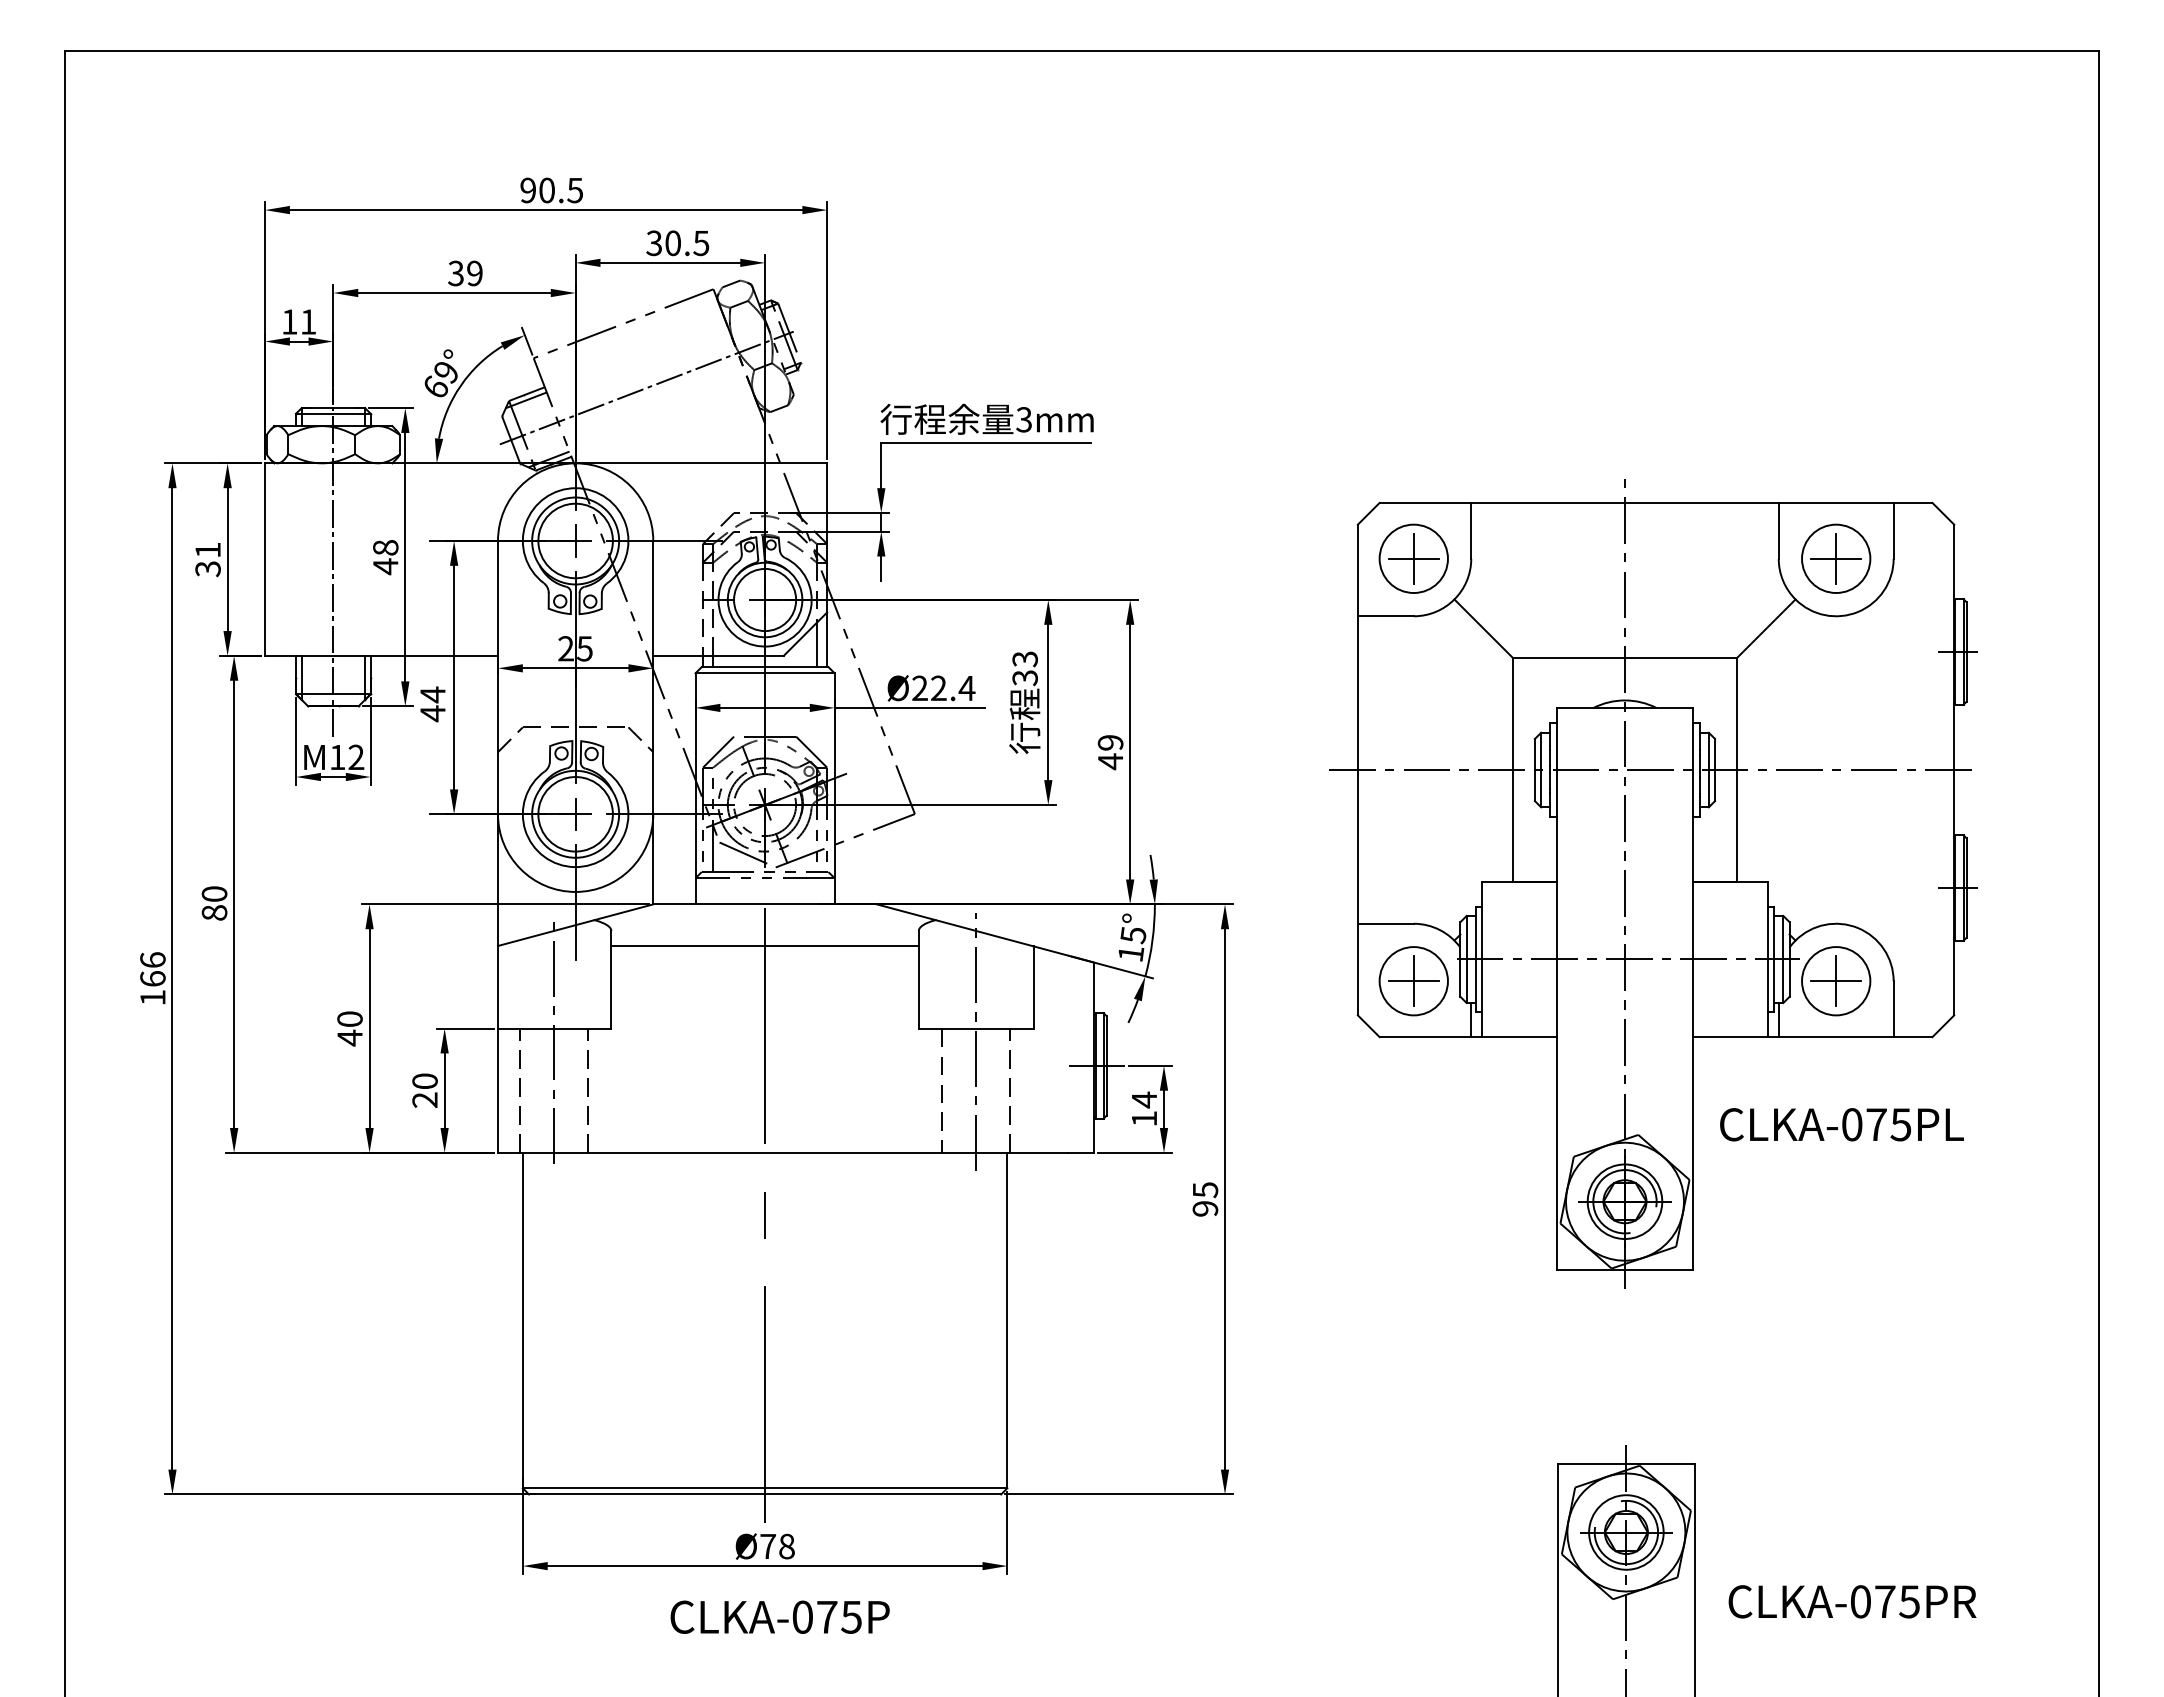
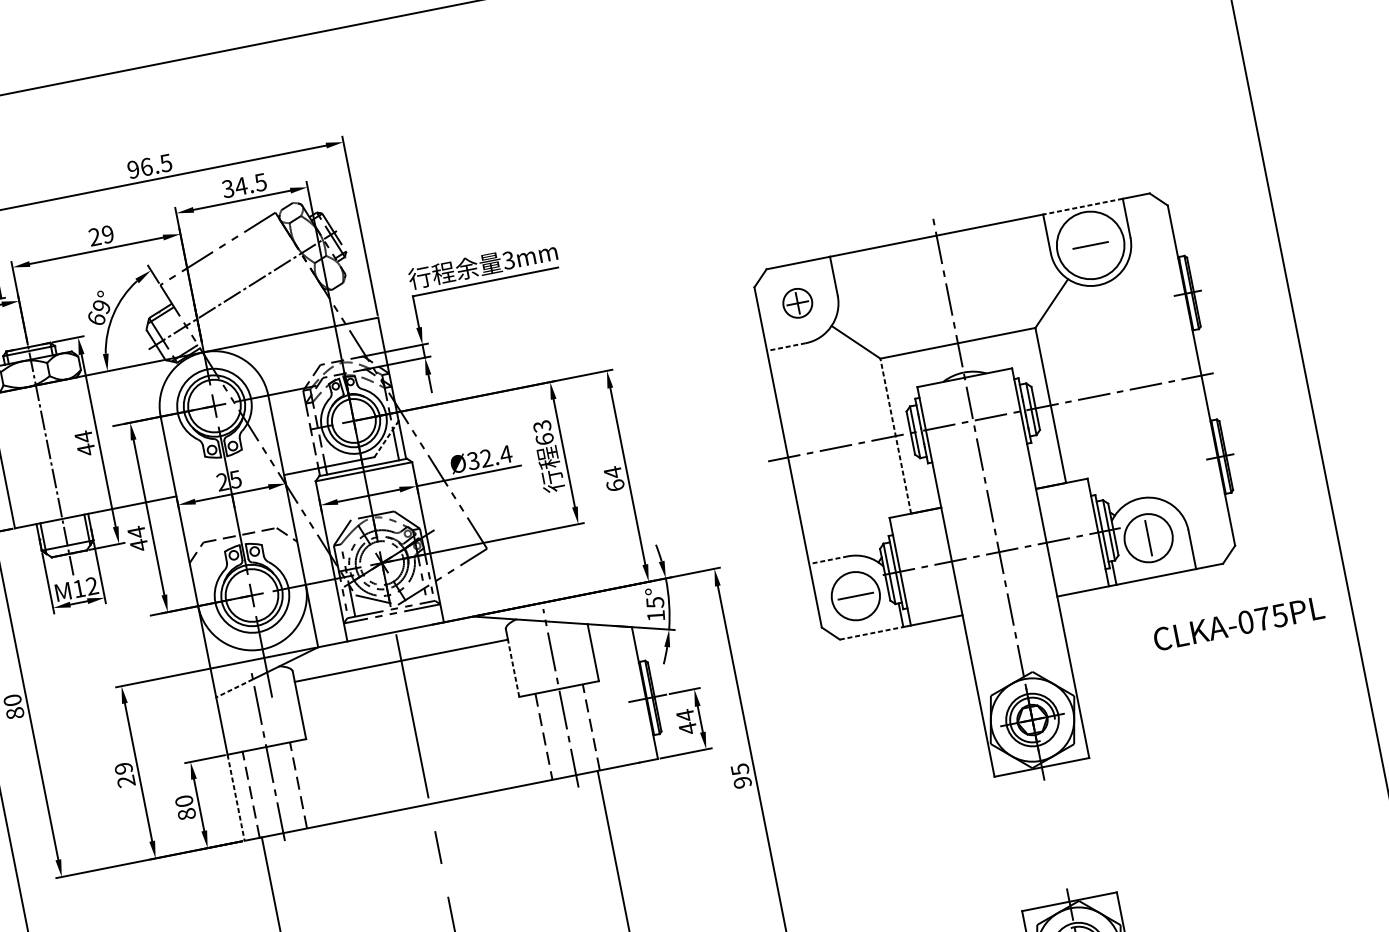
text: (547, 190) -> (146, 166), 90.5 -> 96.5
text: (672, 243) -> (240, 186), 30.5 -> 34.5
text: (455, 273) -> (94, 237), 39 -> 29
line: (1835, 502) -> (1082, 206), solid -> dashed
text: (385, 547) -> (83, 436), 48 -> 44
part: (1413, 558) -> (797, 303), size x0.6
circle: (1836, 558) -> (1090, 245), size x1.4
line: (1836, 558) -> (1090, 245), removed
line: (1385, 616) -> (786, 347), solid -> dashed
line: (805, 634) -> (386, 439), solid -> dashed
text: (1024, 678) -> (544, 439), 33 -> 63
text: (919, 688) -> (473, 461), Ø22.4 -> Ø32.4
text: (1110, 752) -> (614, 479), 49 -> 64
line: (1513, 770) -> (896, 436), solid -> dashed
line: (1385, 923) -> (828, 560), solid -> dashed
line: (525, 938) -> (234, 688), solid -> dashed
line: (1413, 981) -> (855, 596), removed
line: (1836, 981) -> (1148, 538), removed
line: (918, 986) -> (513, 667), solid -> dashed
text: (349, 1028) -> (124, 775), 40 -> 29
line: (1425, 1037) -> (871, 633), solid -> dashed
line: (498, 1091) -> (236, 798), solid -> dashed
text: (424, 1099) -> (186, 813), 20 -> 80
text: (1144, 1118) -> (688, 728), 14 -> 44
text: (1841, 1124) -> (1238, 623), moved

